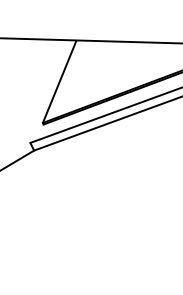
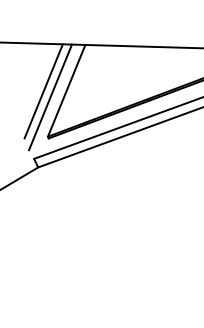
line: (38, 82) -> (43, 91), added
line: (45, 87) -> (50, 97), added

